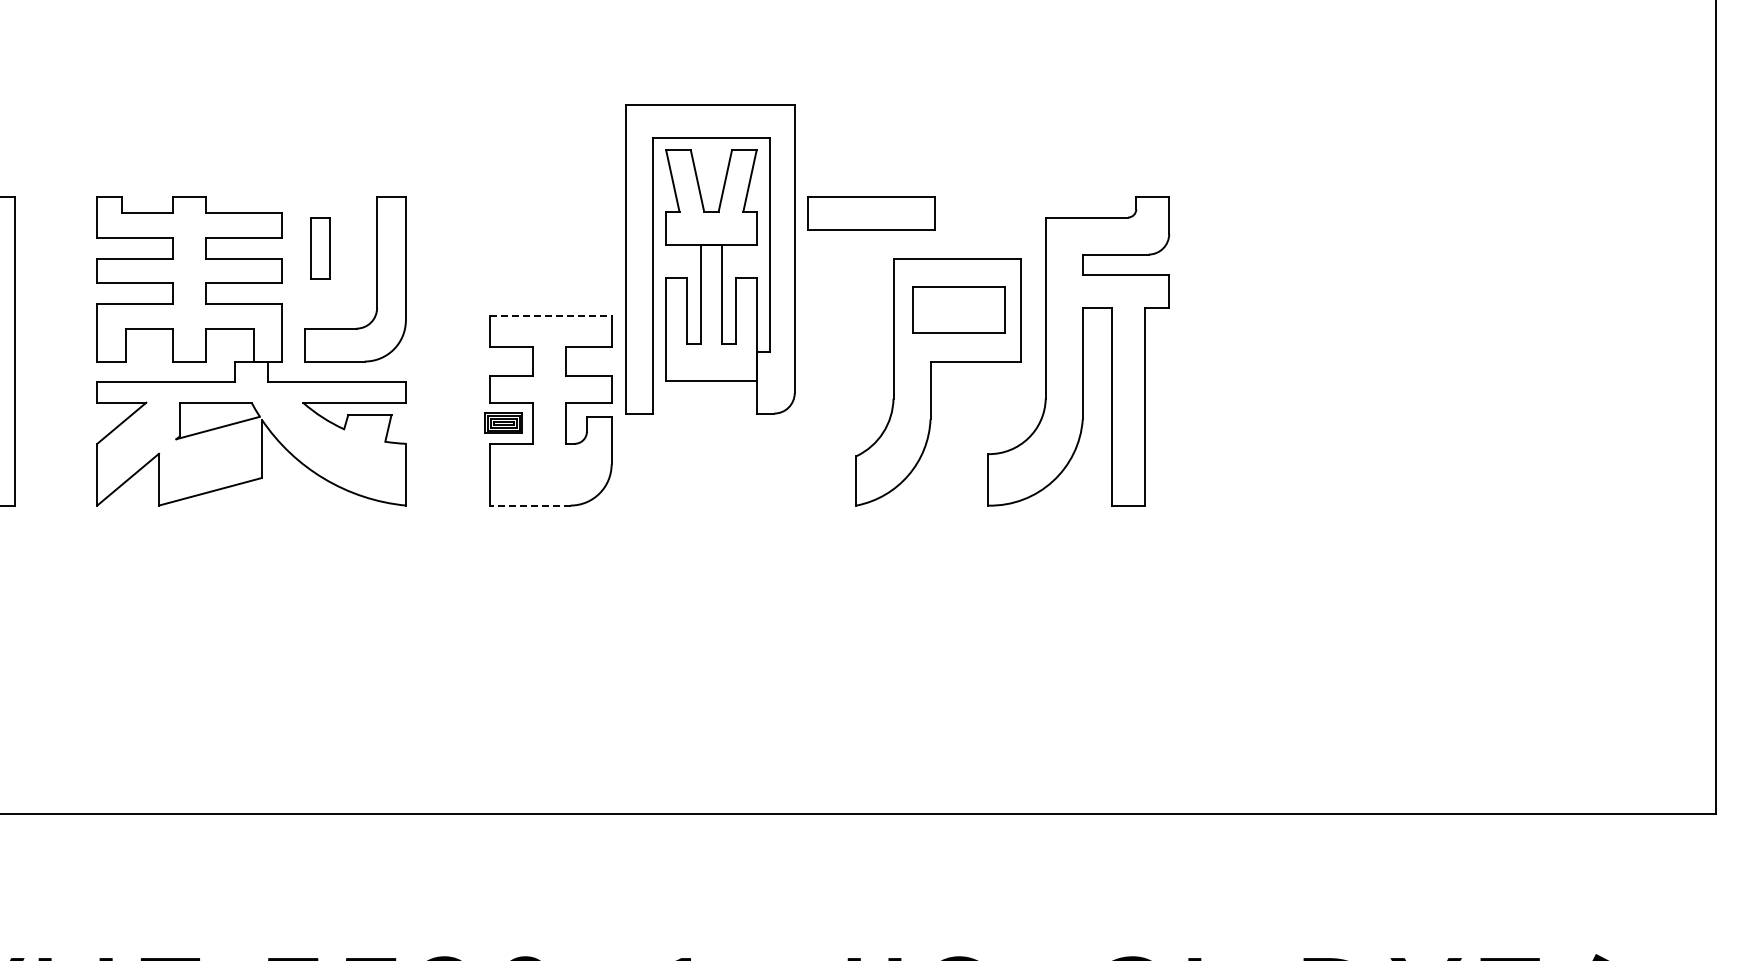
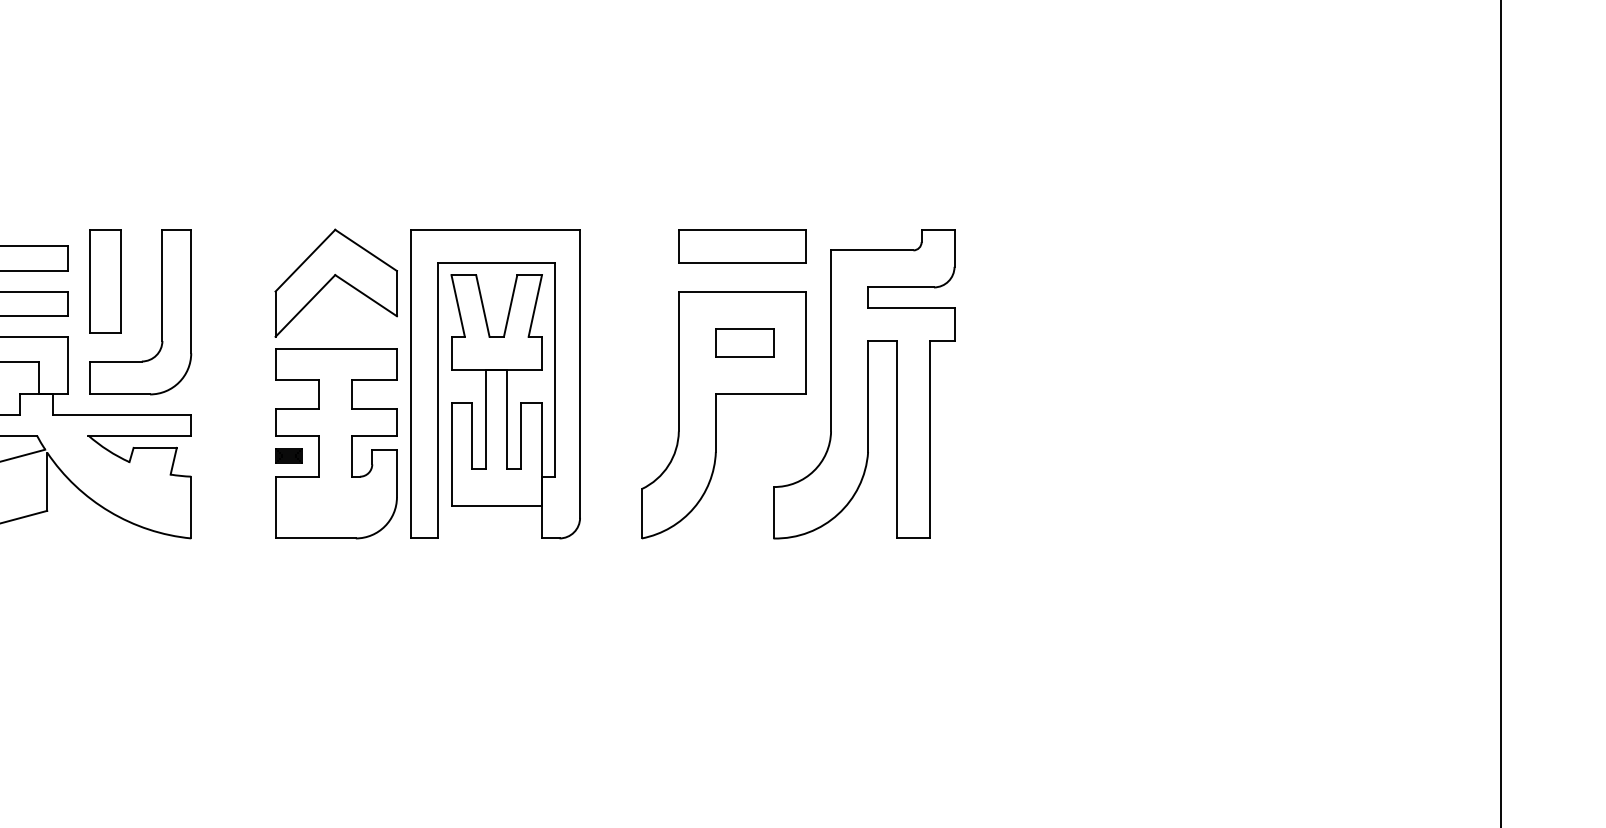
part: (871, 213) -> (742, 246), moved
part: (320, 248) -> (105, 281), size x1.67
part: (550, 249) -> (335, 282), added
part: (710, 259) -> (495, 384), moved
part: (959, 310) -> (744, 343), size x0.62
line: (550, 316) -> (335, 349), dashed -> solid
part: (503, 422) -> (288, 455), size x0.71
line: (529, 505) -> (314, 538), dashed -> solid

